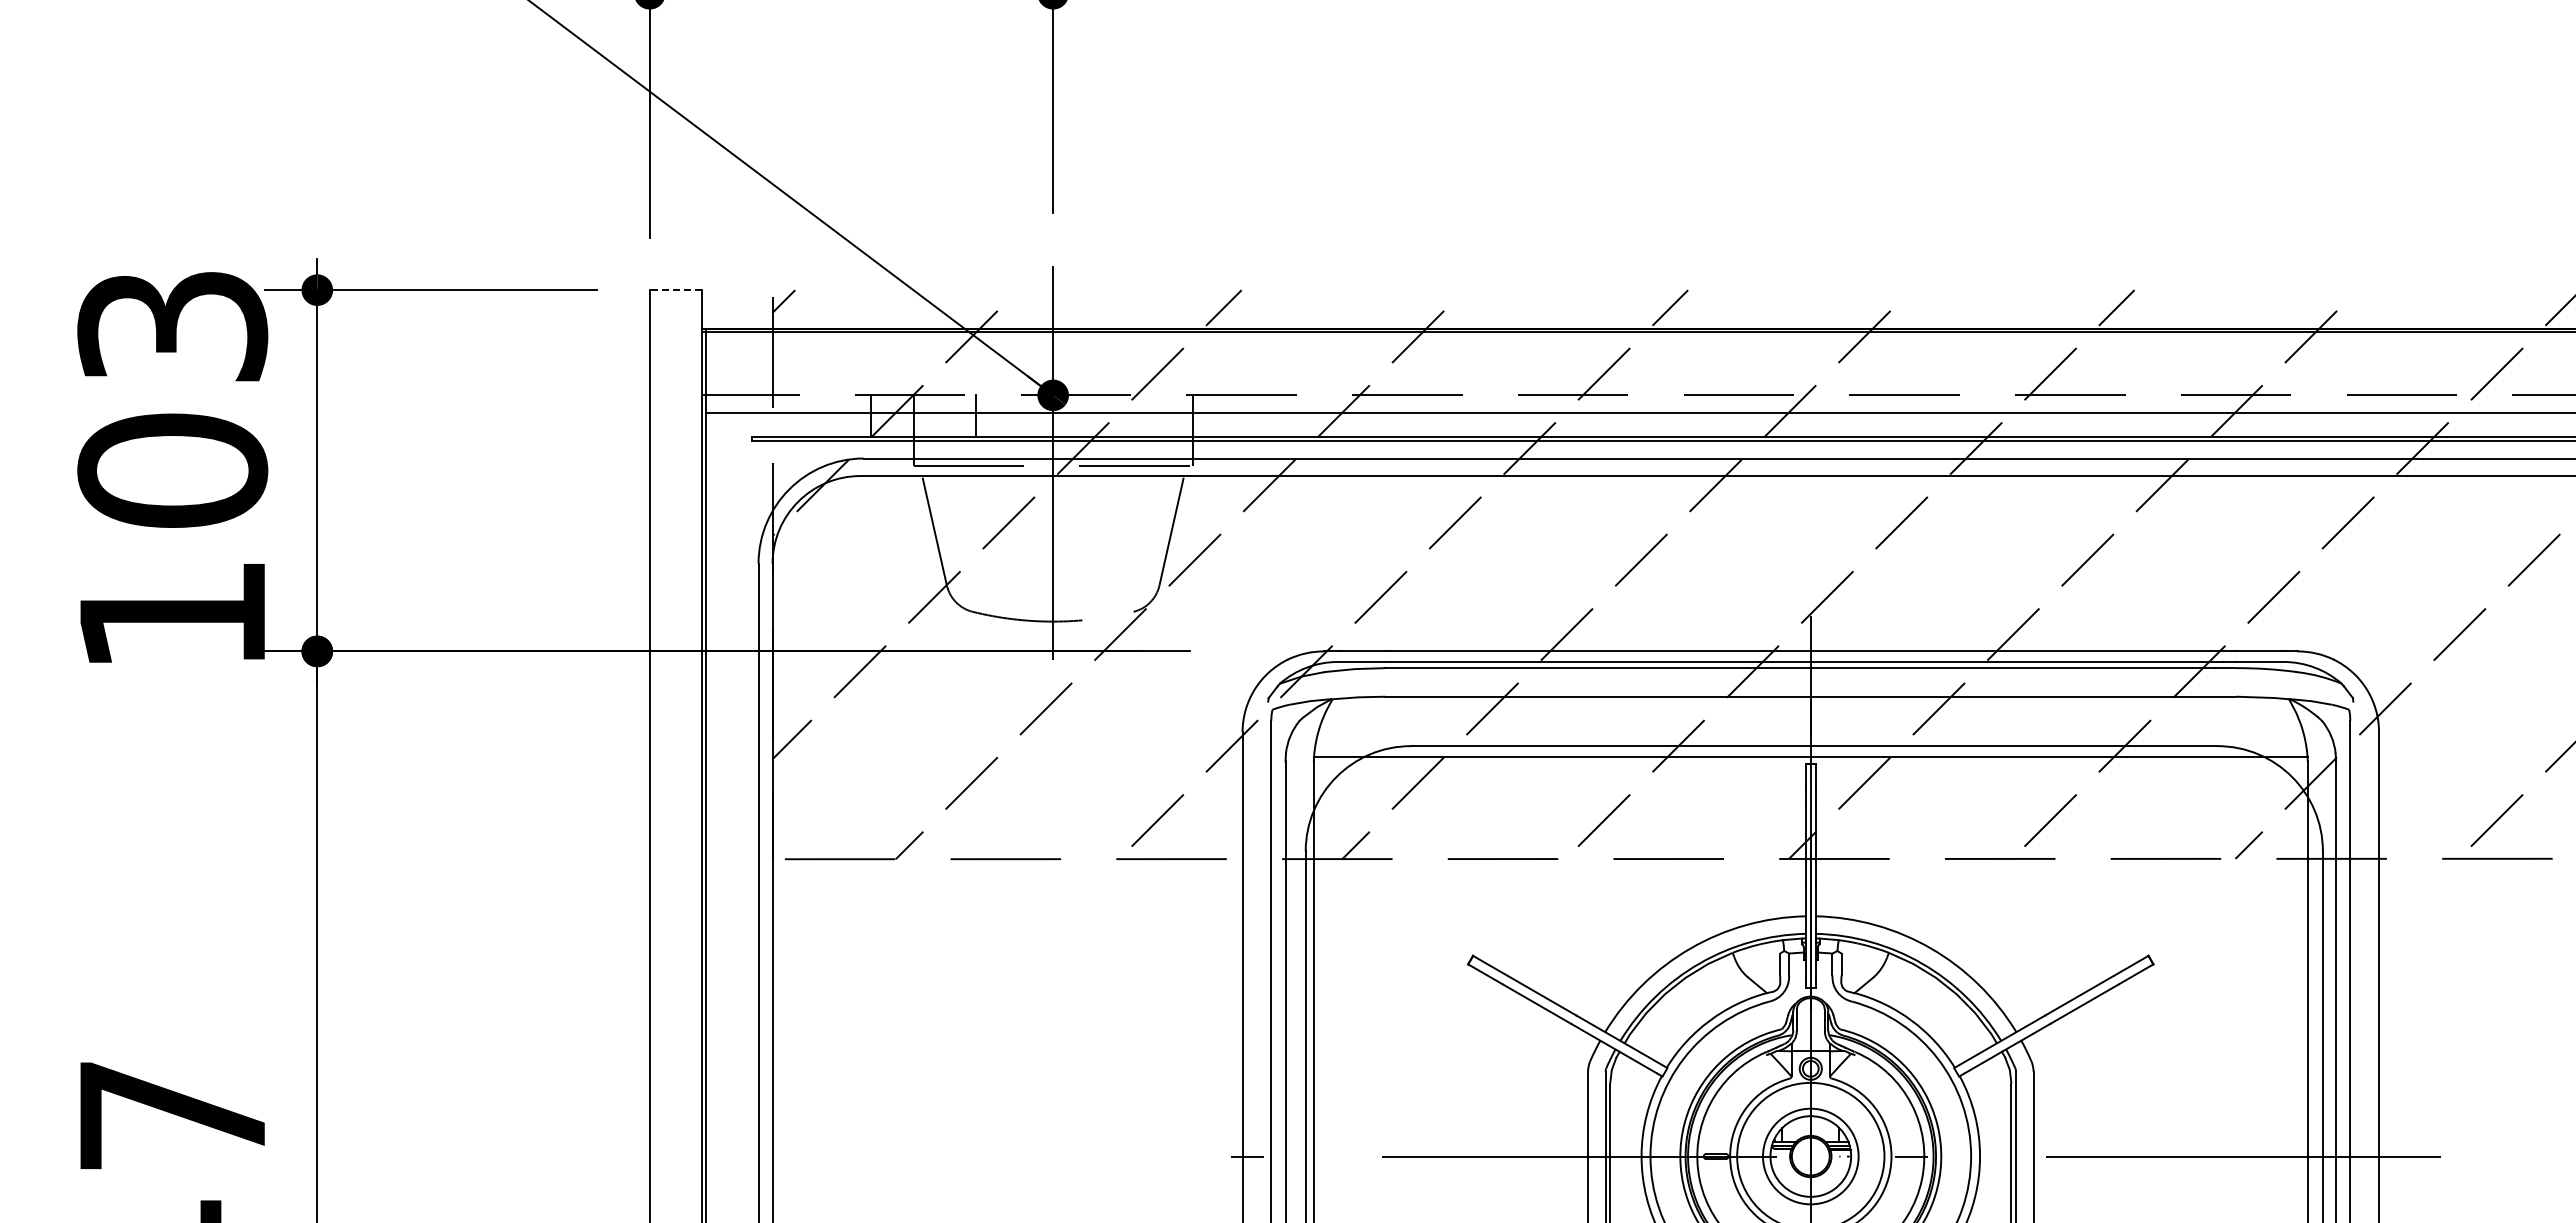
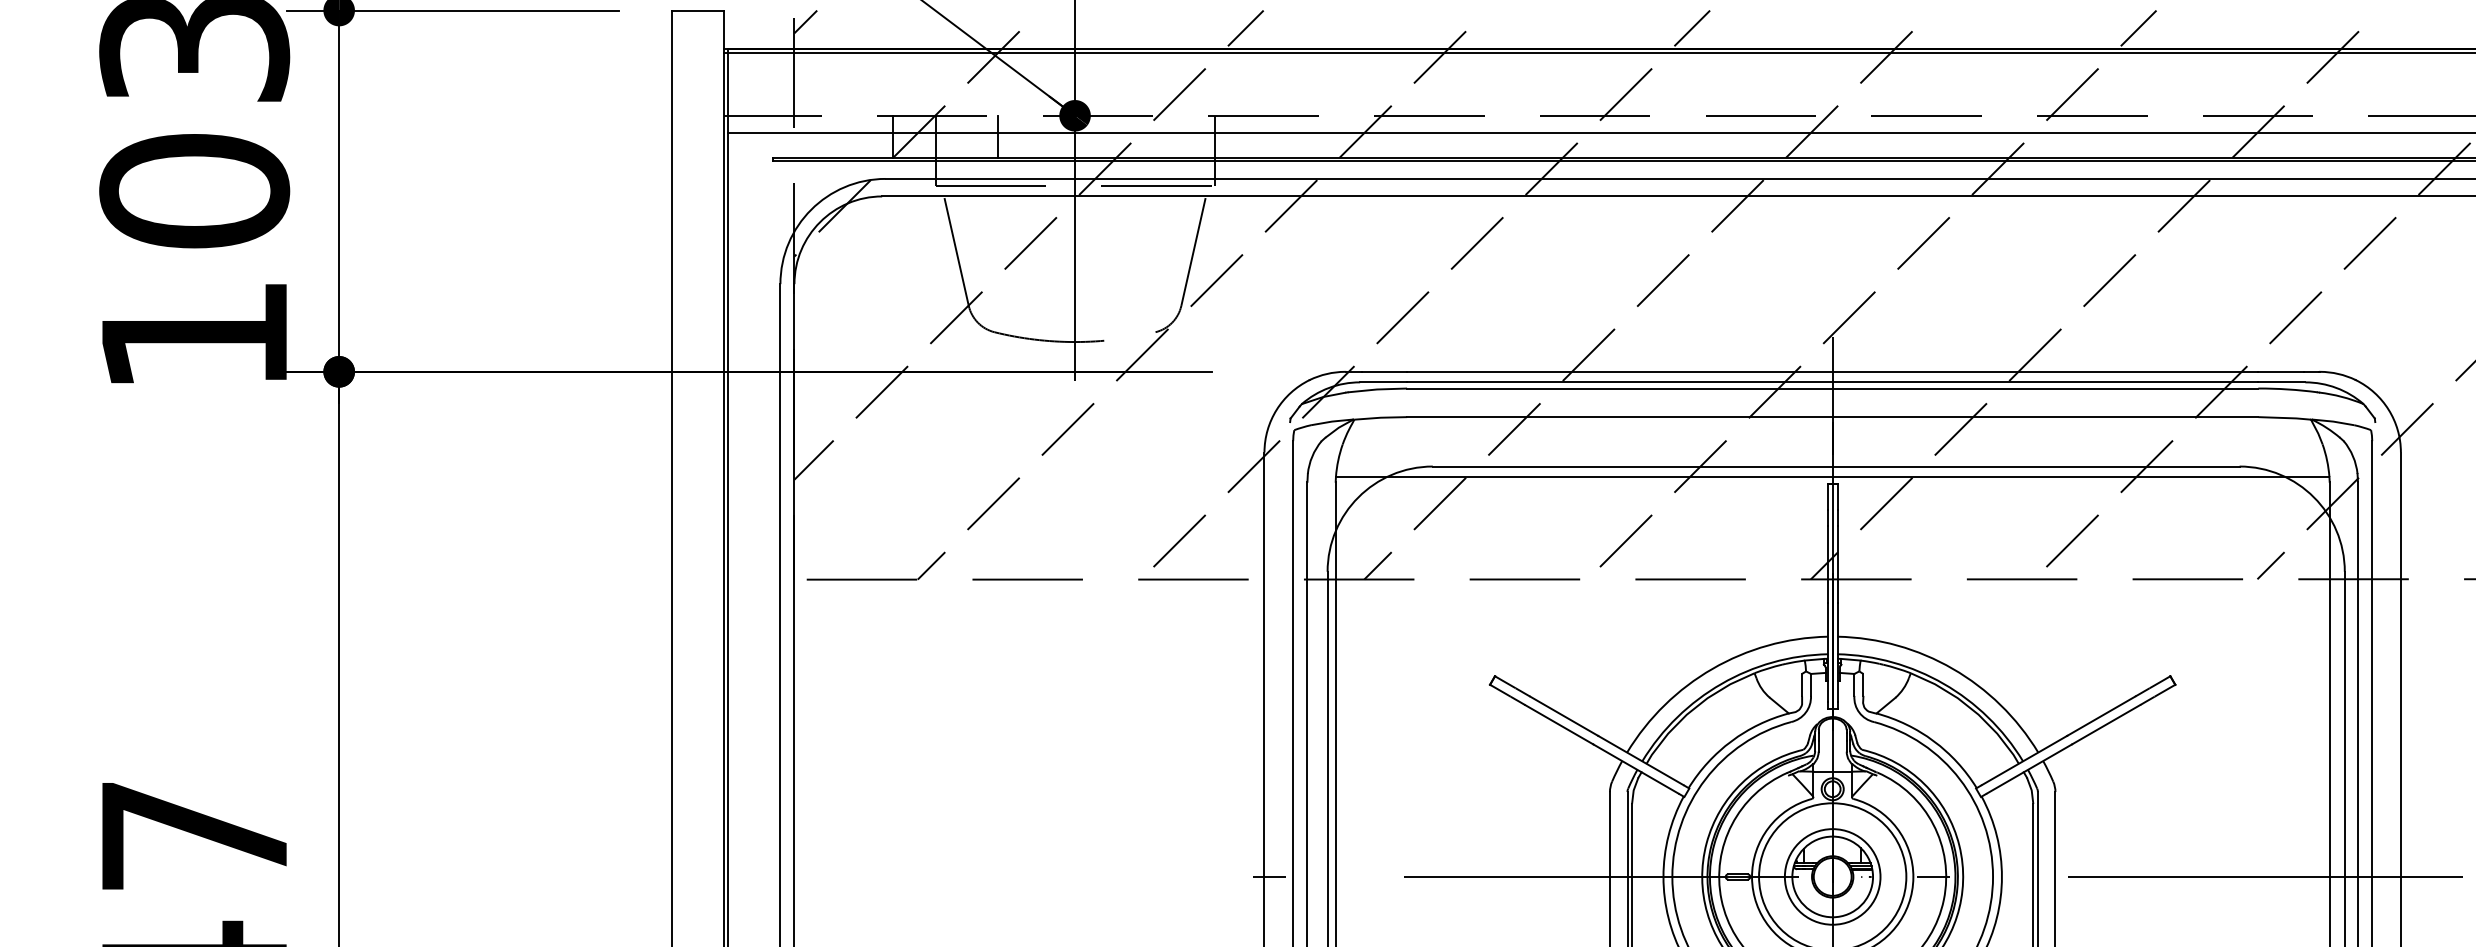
line: (675, 290) -> (697, 10), dashed -> solid

